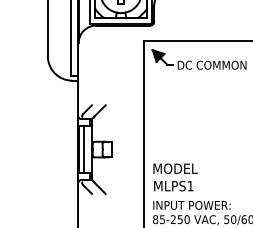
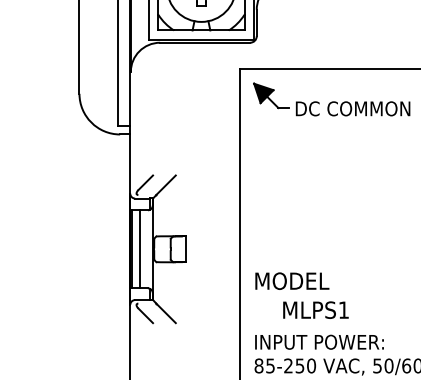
text: (173, 185) -> (315, 309), moved

